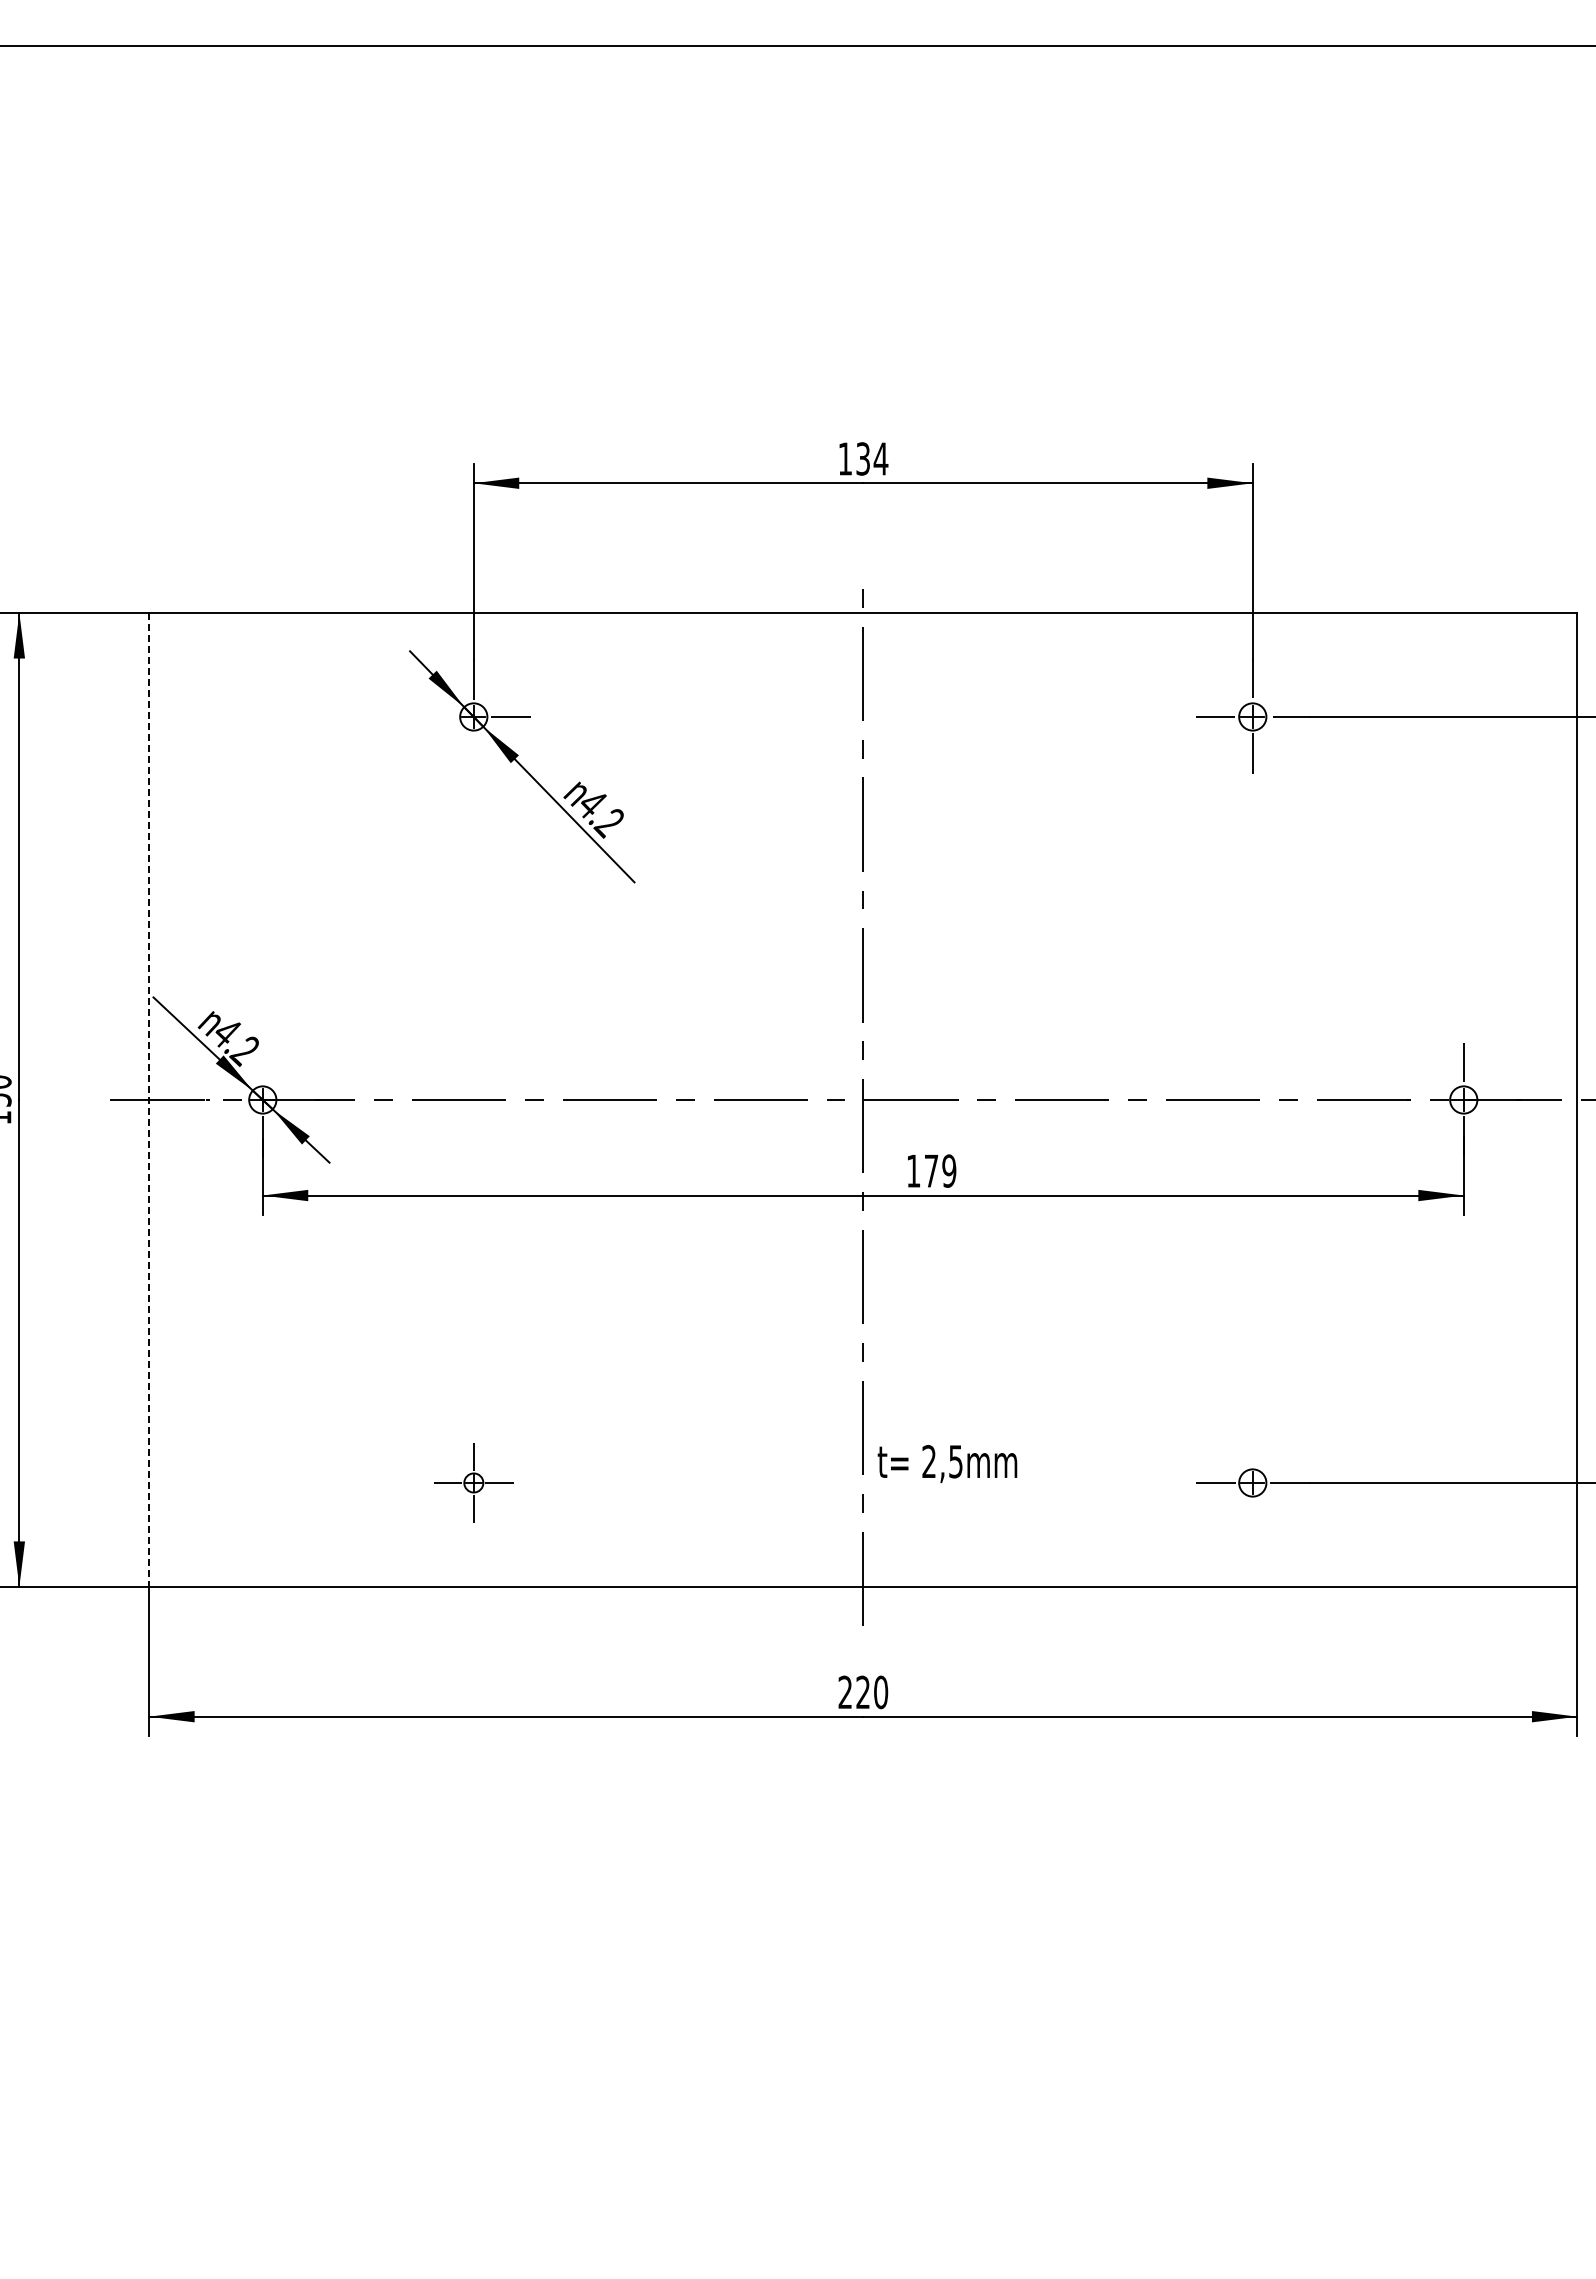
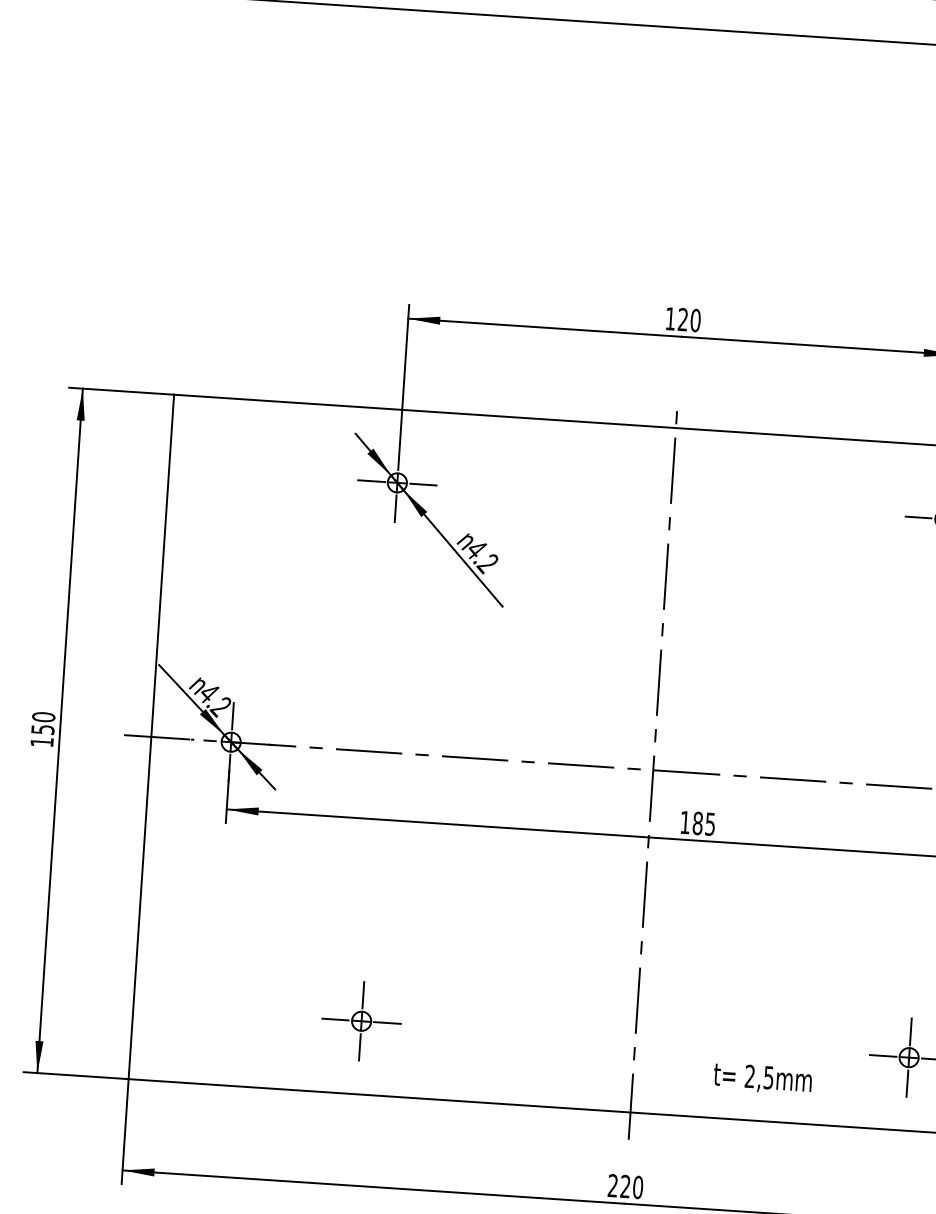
text: (872, 458) -> (689, 319), 134 -> 120
line: (436, 716) -> (371, 480), added
line: (473, 753) -> (395, 508), added
line: (262, 1062) -> (232, 715), added
line: (149, 1100) -> (151, 737), dashed -> solid
text: (940, 1170) -> (704, 823), 179 -> 185
line: (1252, 1445) -> (910, 1031), added
text: (947, 1463) -> (762, 1078), moved
part: (473, 1482) -> (361, 1020), size x1.43
line: (1252, 1519) -> (907, 1083), added

